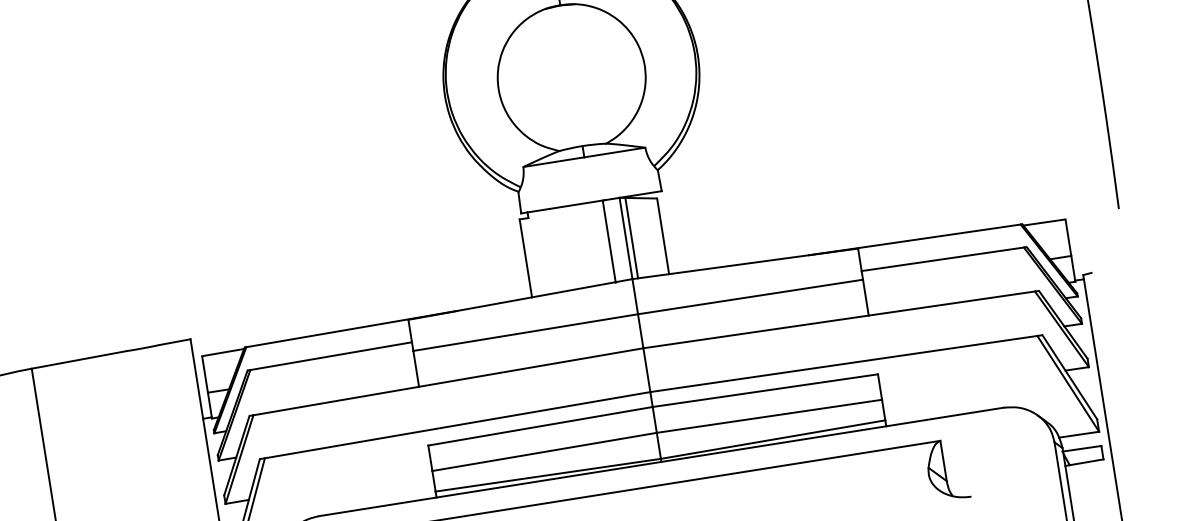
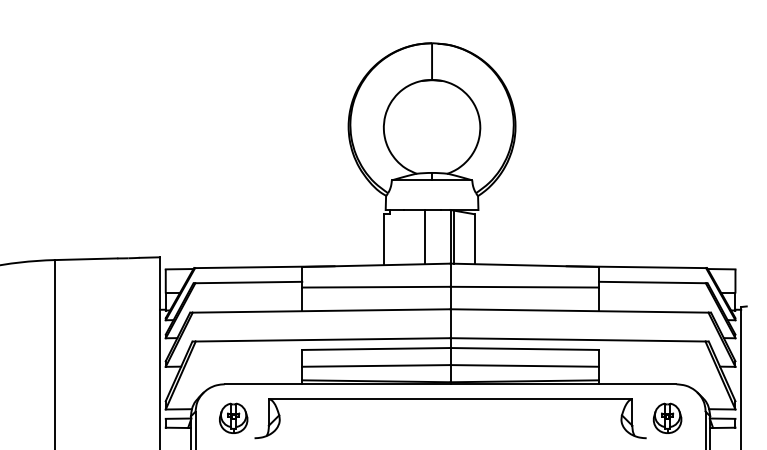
line: (609, 242) -> (424, 237), moved
part: (998, 460) -> (667, 417), added

